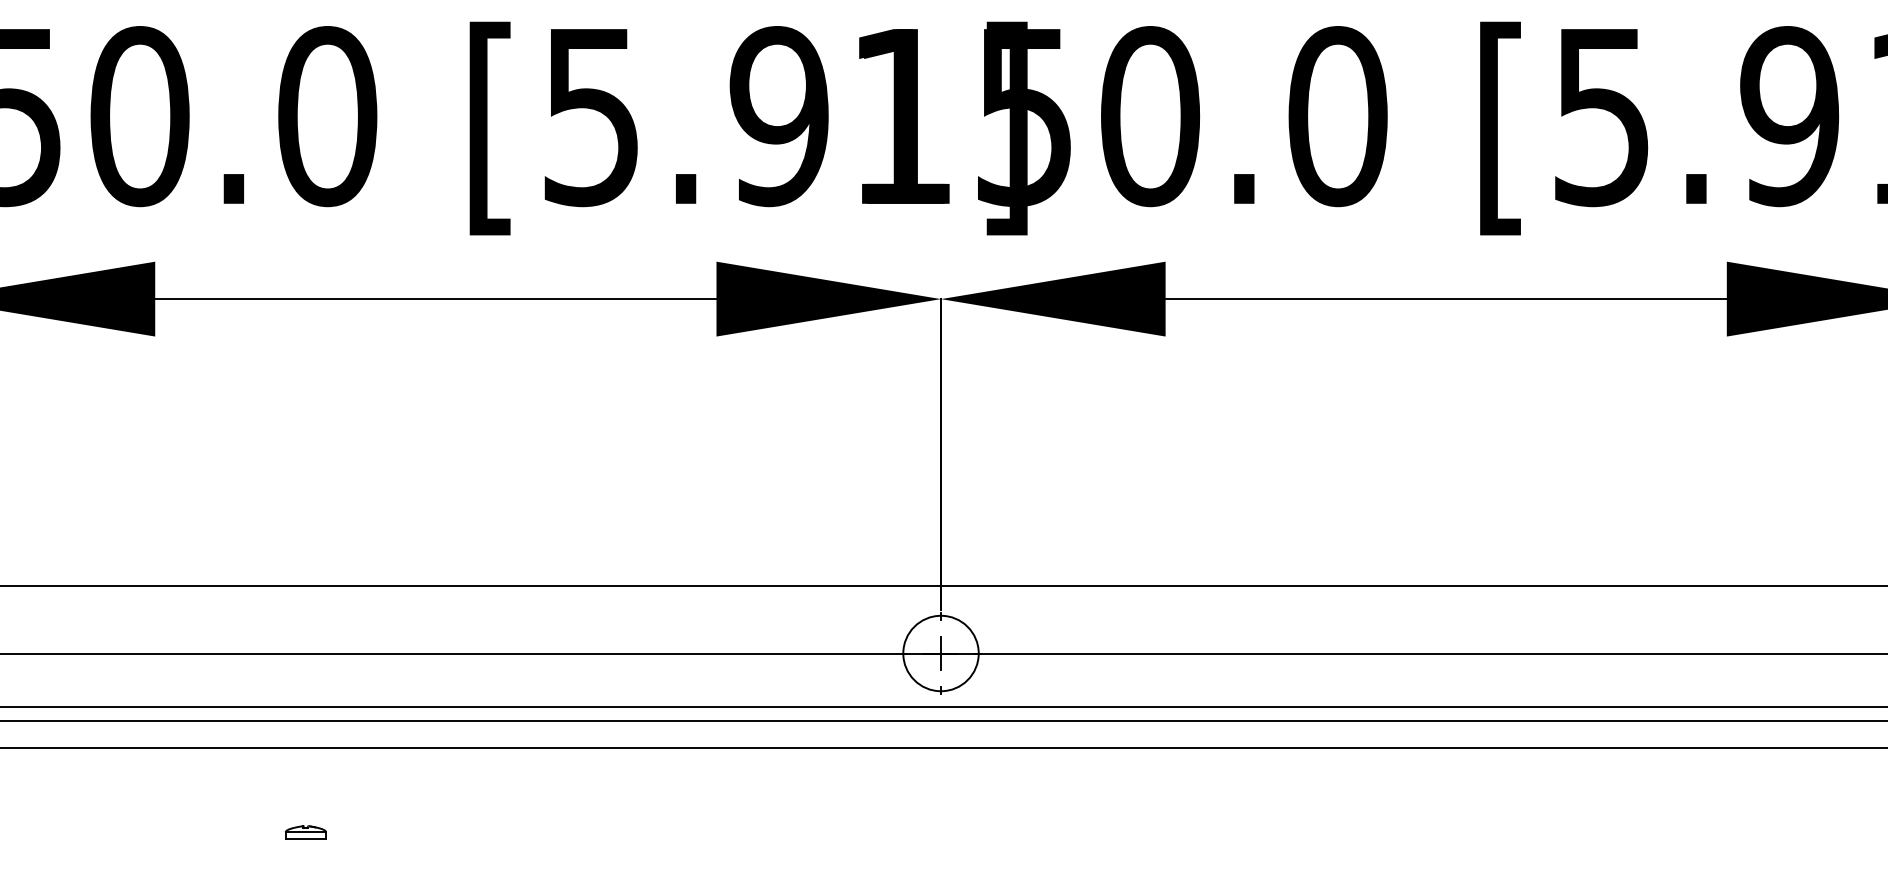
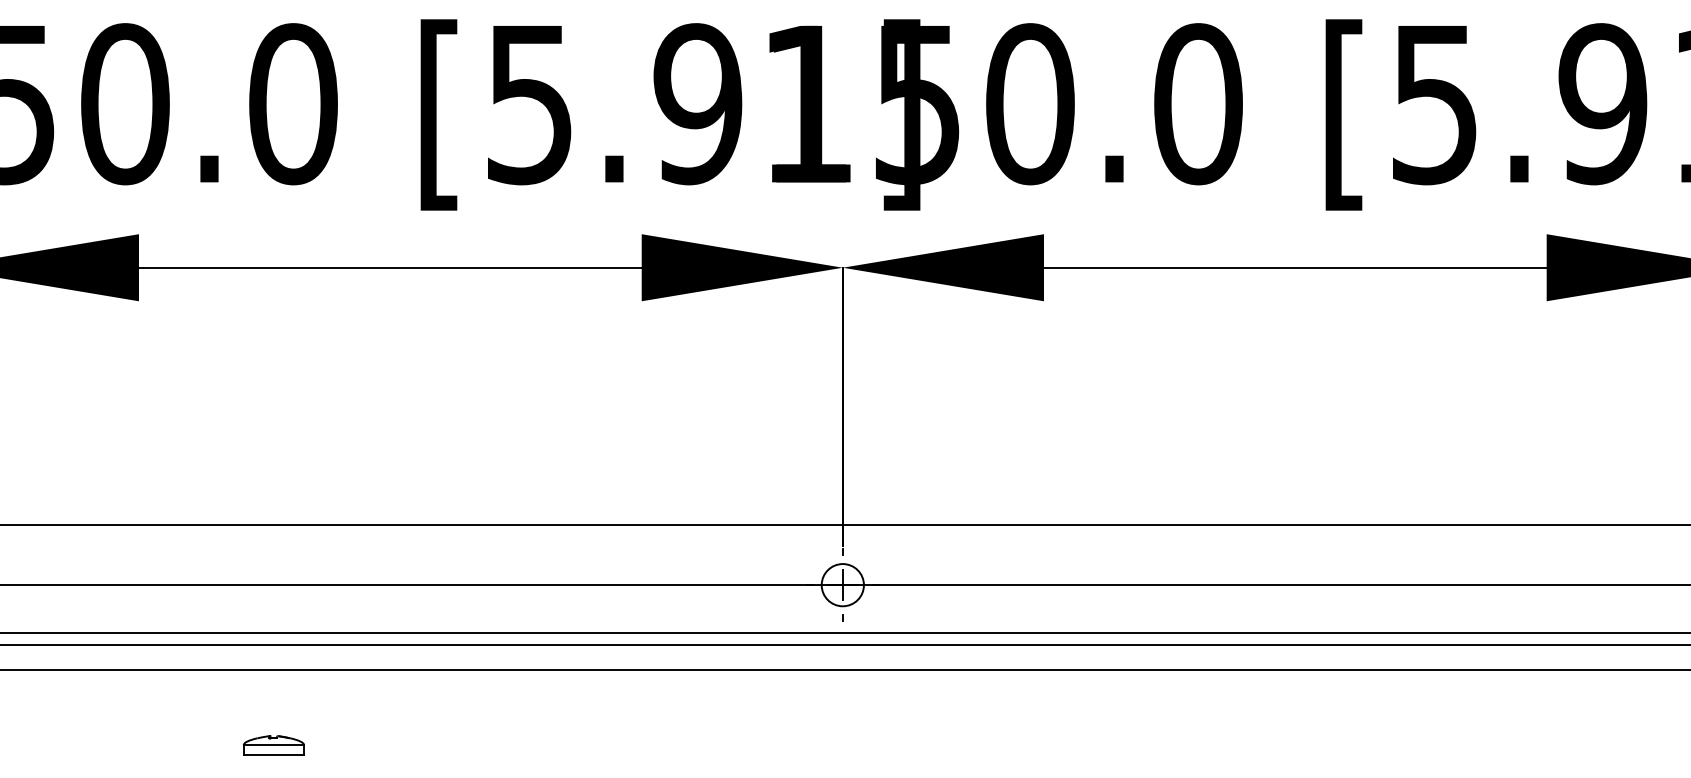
circle: (940, 653) -> (842, 585), size x0.62
part: (305, 832) -> (273, 745), size x1.67

